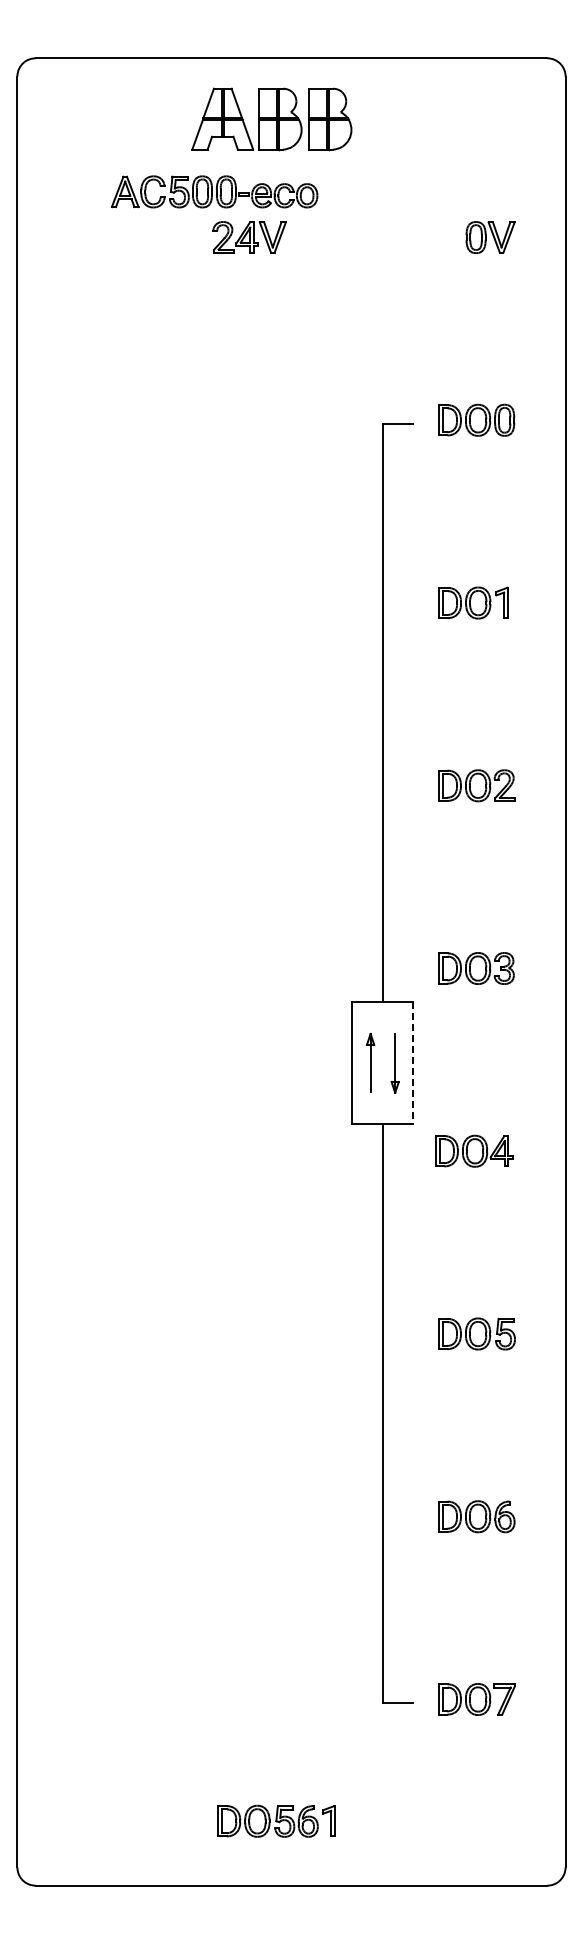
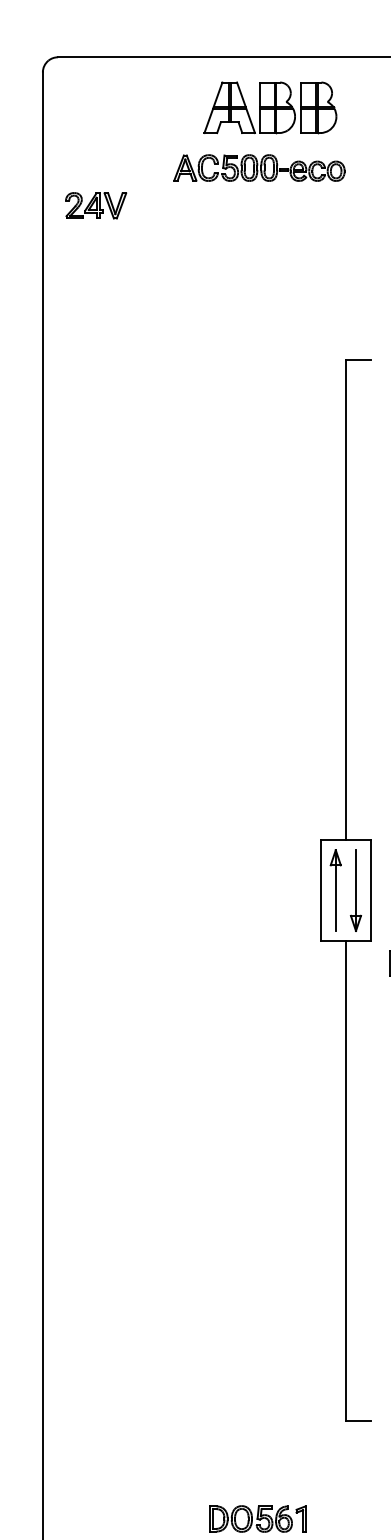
part: (271, 119) -> (270, 108), moved
part: (214, 191) -> (259, 167), moved
part: (249, 237) -> (96, 205), moved
part: (370, 1062) -> (335, 889), size x1.67
part: (395, 1063) -> (356, 890), size x1.67
line: (413, 1063) -> (371, 890), dashed -> solid

